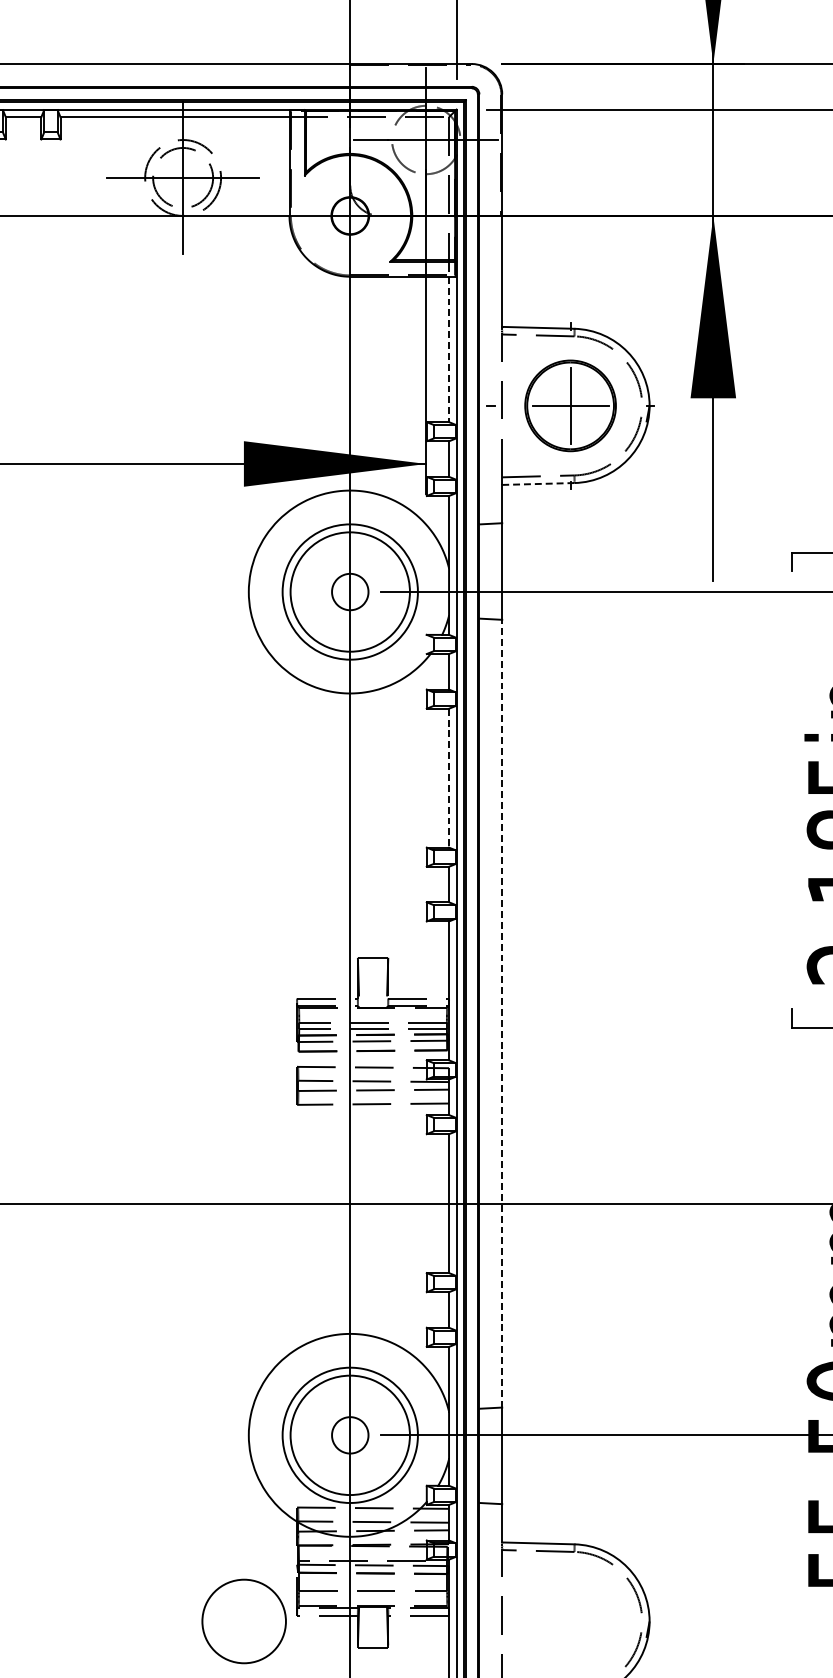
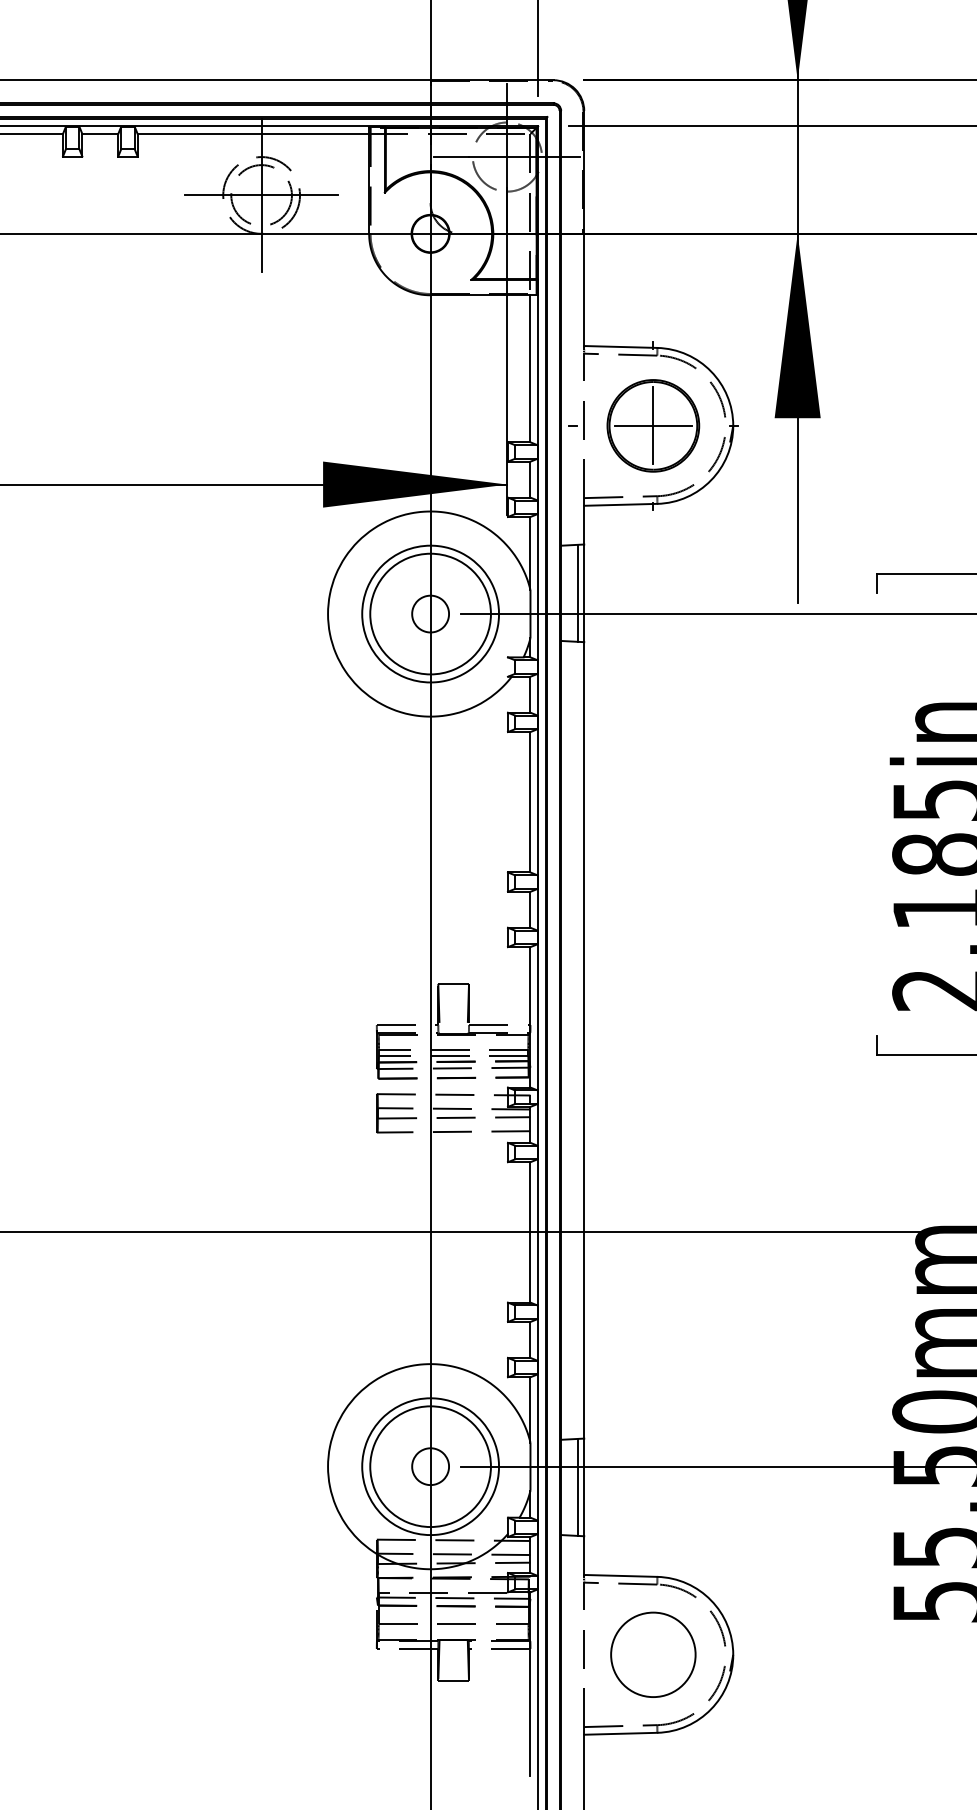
line: (449, 349) -> (530, 368), dashed -> solid
line: (538, 483) -> (620, 504), dashed -> solid
line: (496, 570) -> (578, 592), added
line: (449, 778) -> (530, 802), dashed -> solid
line: (502, 1012) -> (584, 1039), dashed -> solid
line: (496, 1454) -> (578, 1486), added
circle: (244, 1621) -> (653, 1654), moved

